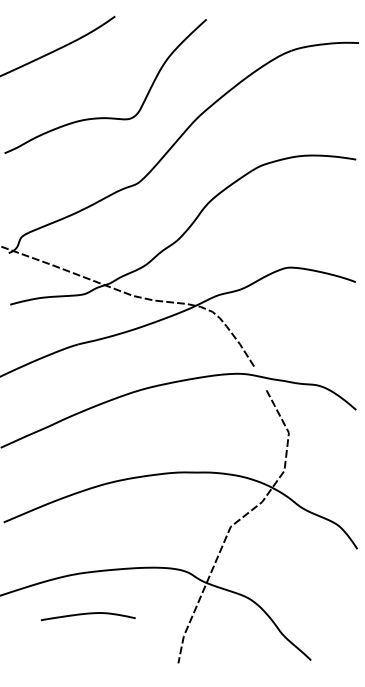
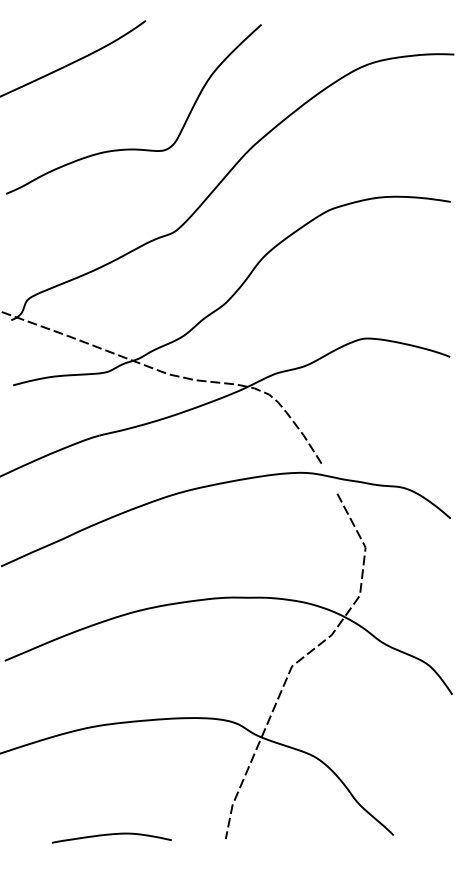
curve: (87, 614) -> (110, 835), moved

